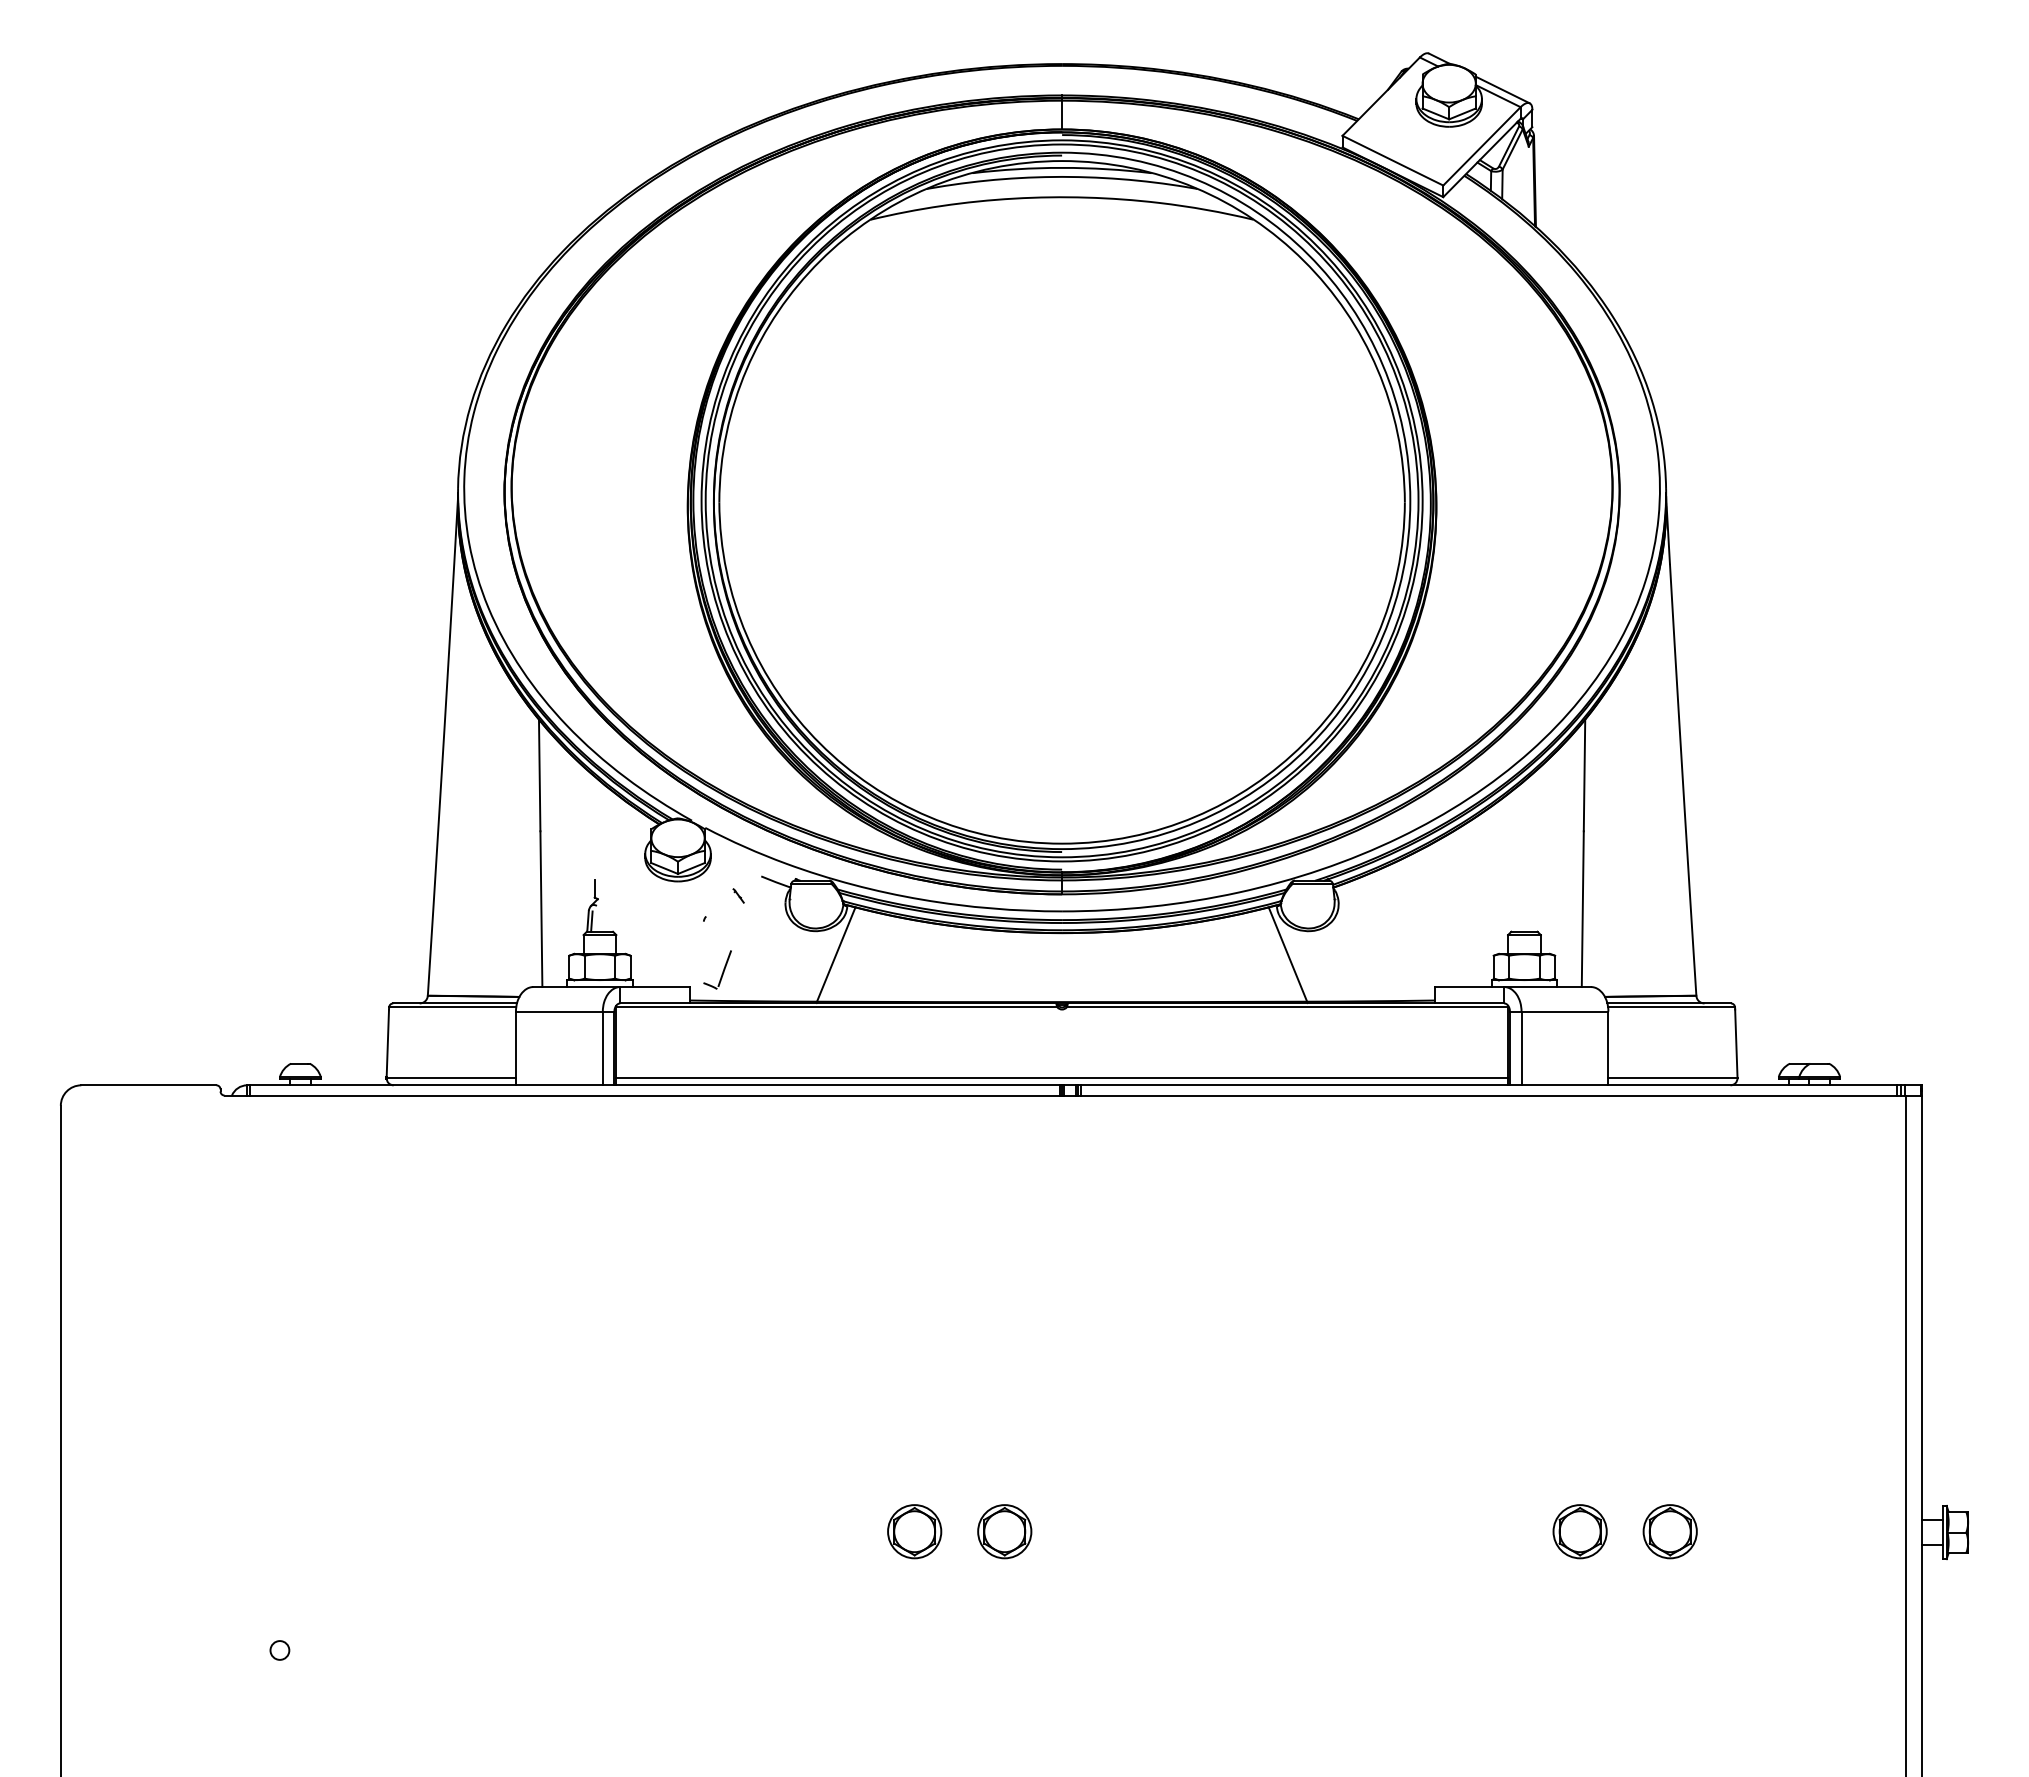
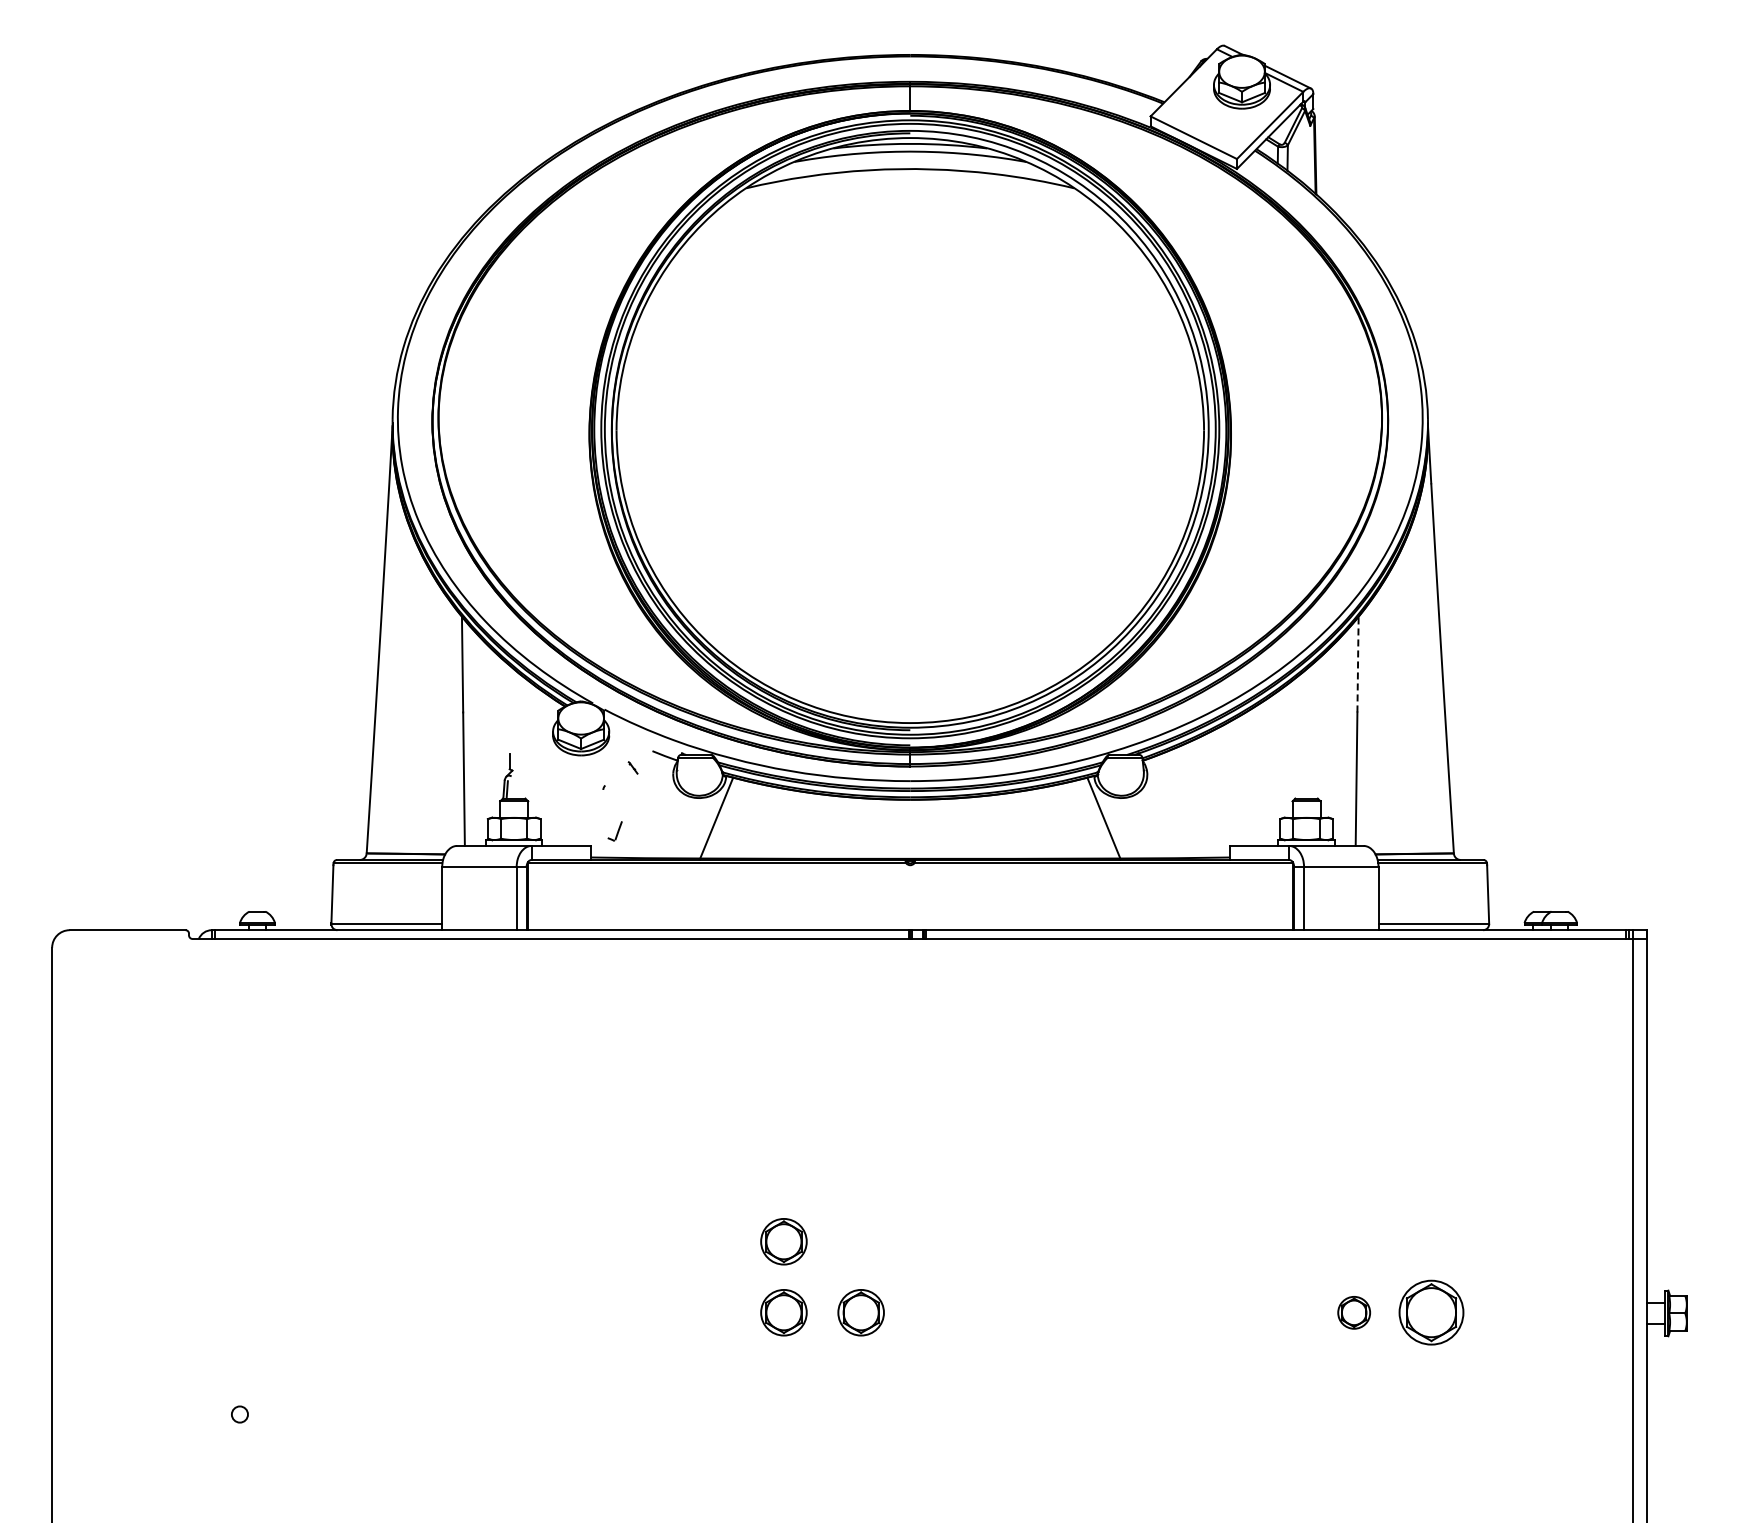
line: (1585, 775) -> (1358, 664), solid -> dashed
part: (716, 970) -> (614, 831), size x0.6
line: (1062, 1077) -> (910, 923), removed
part: (914, 1448) -> (783, 1241), added
part: (1579, 1531) -> (1353, 1312), size x0.7
part: (1670, 1531) -> (1431, 1312), size x1.4

